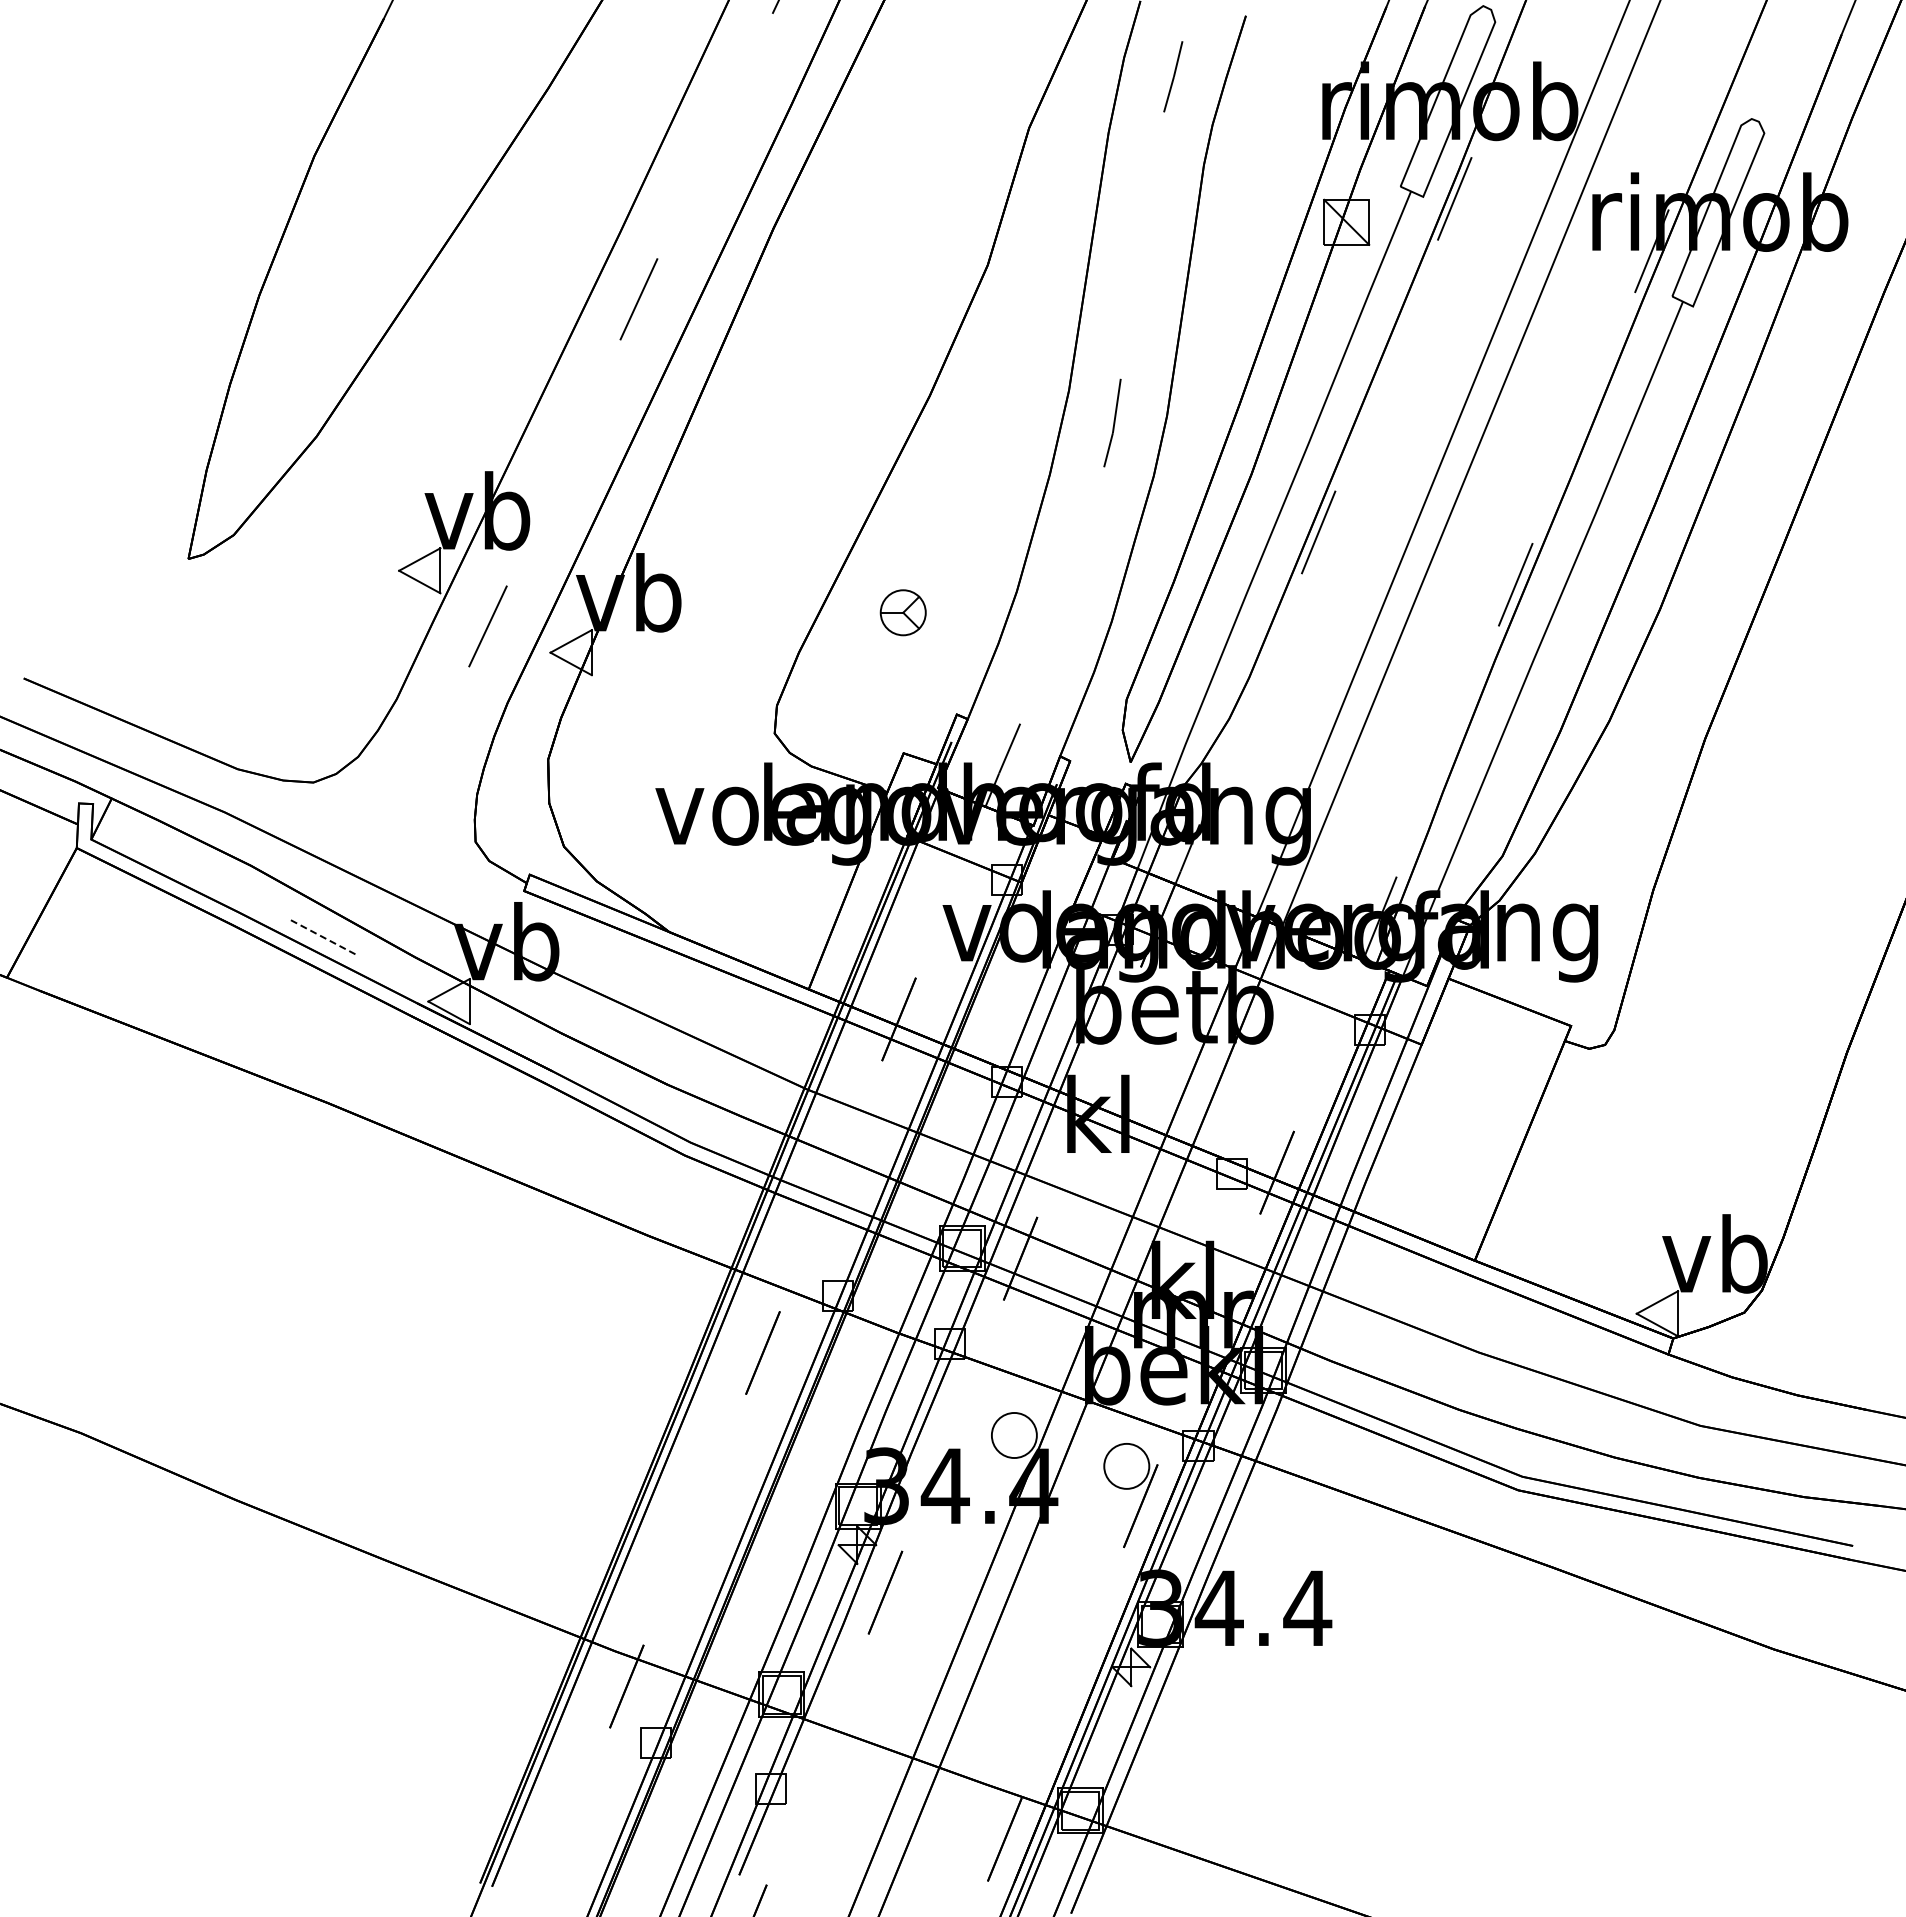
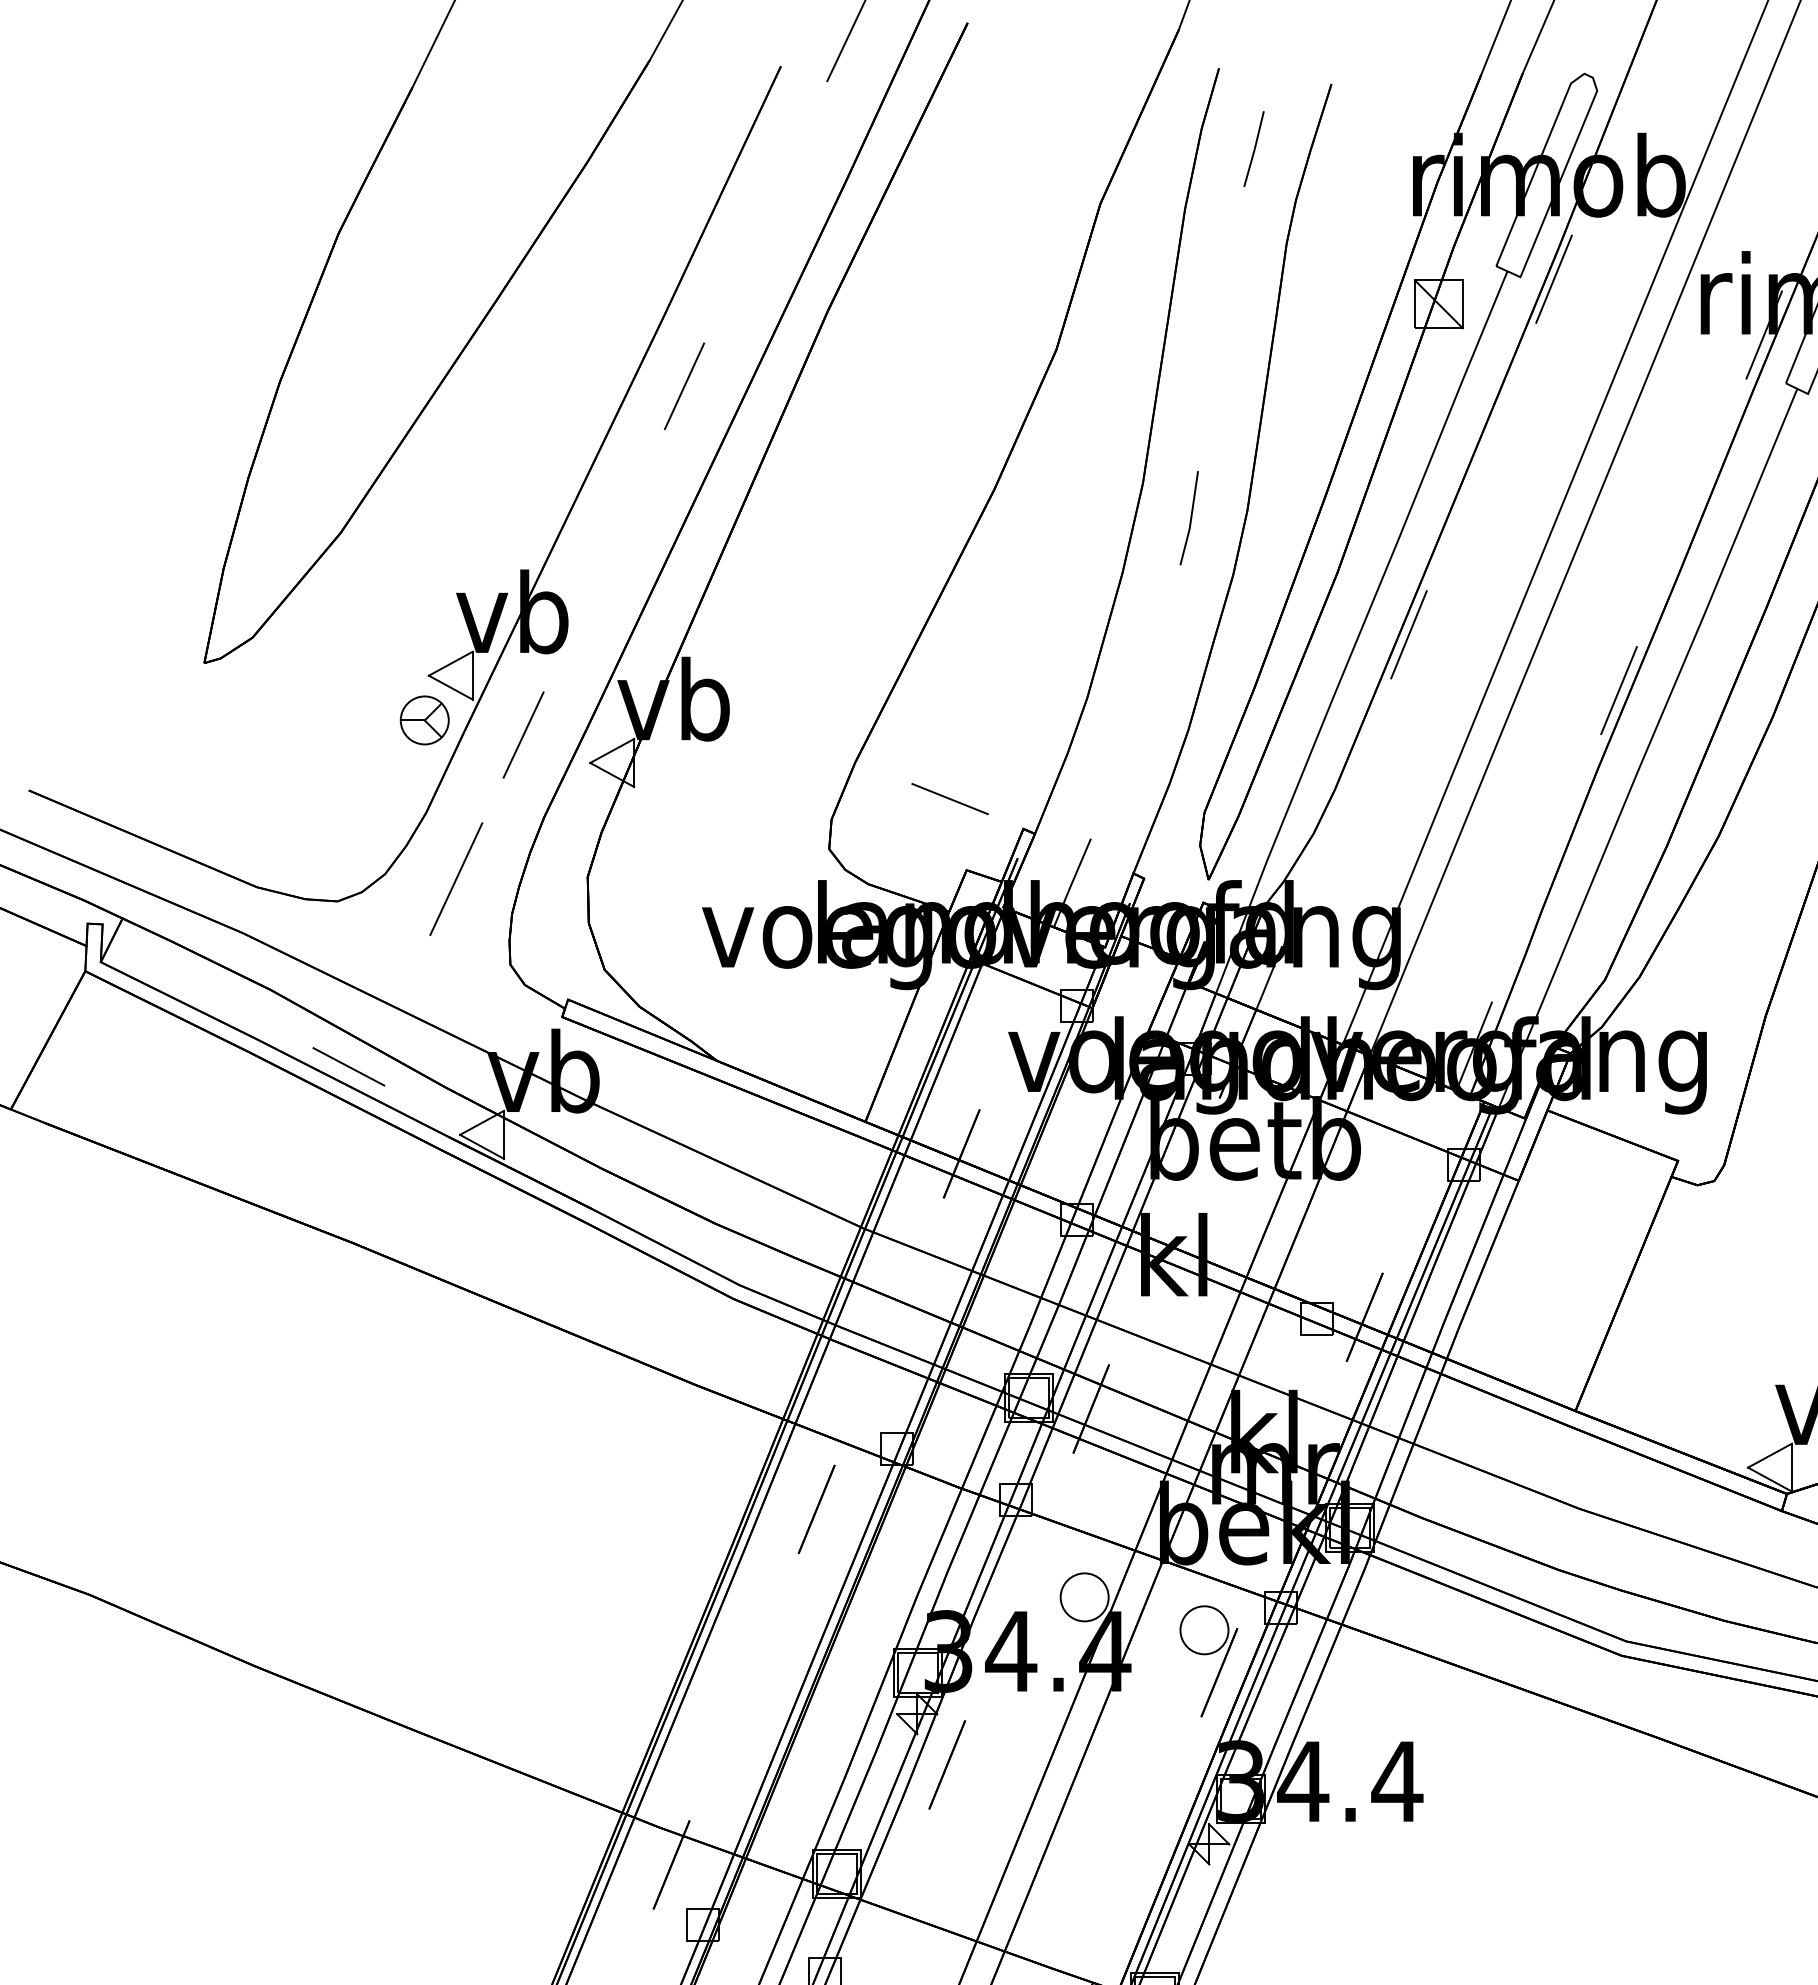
part: (902, 612) -> (423, 720), moved
line: (887, 686) -> (949, 799), added
line: (424, 761) -> (455, 878), added
line: (324, 937) -> (349, 1066), dashed -> solid

